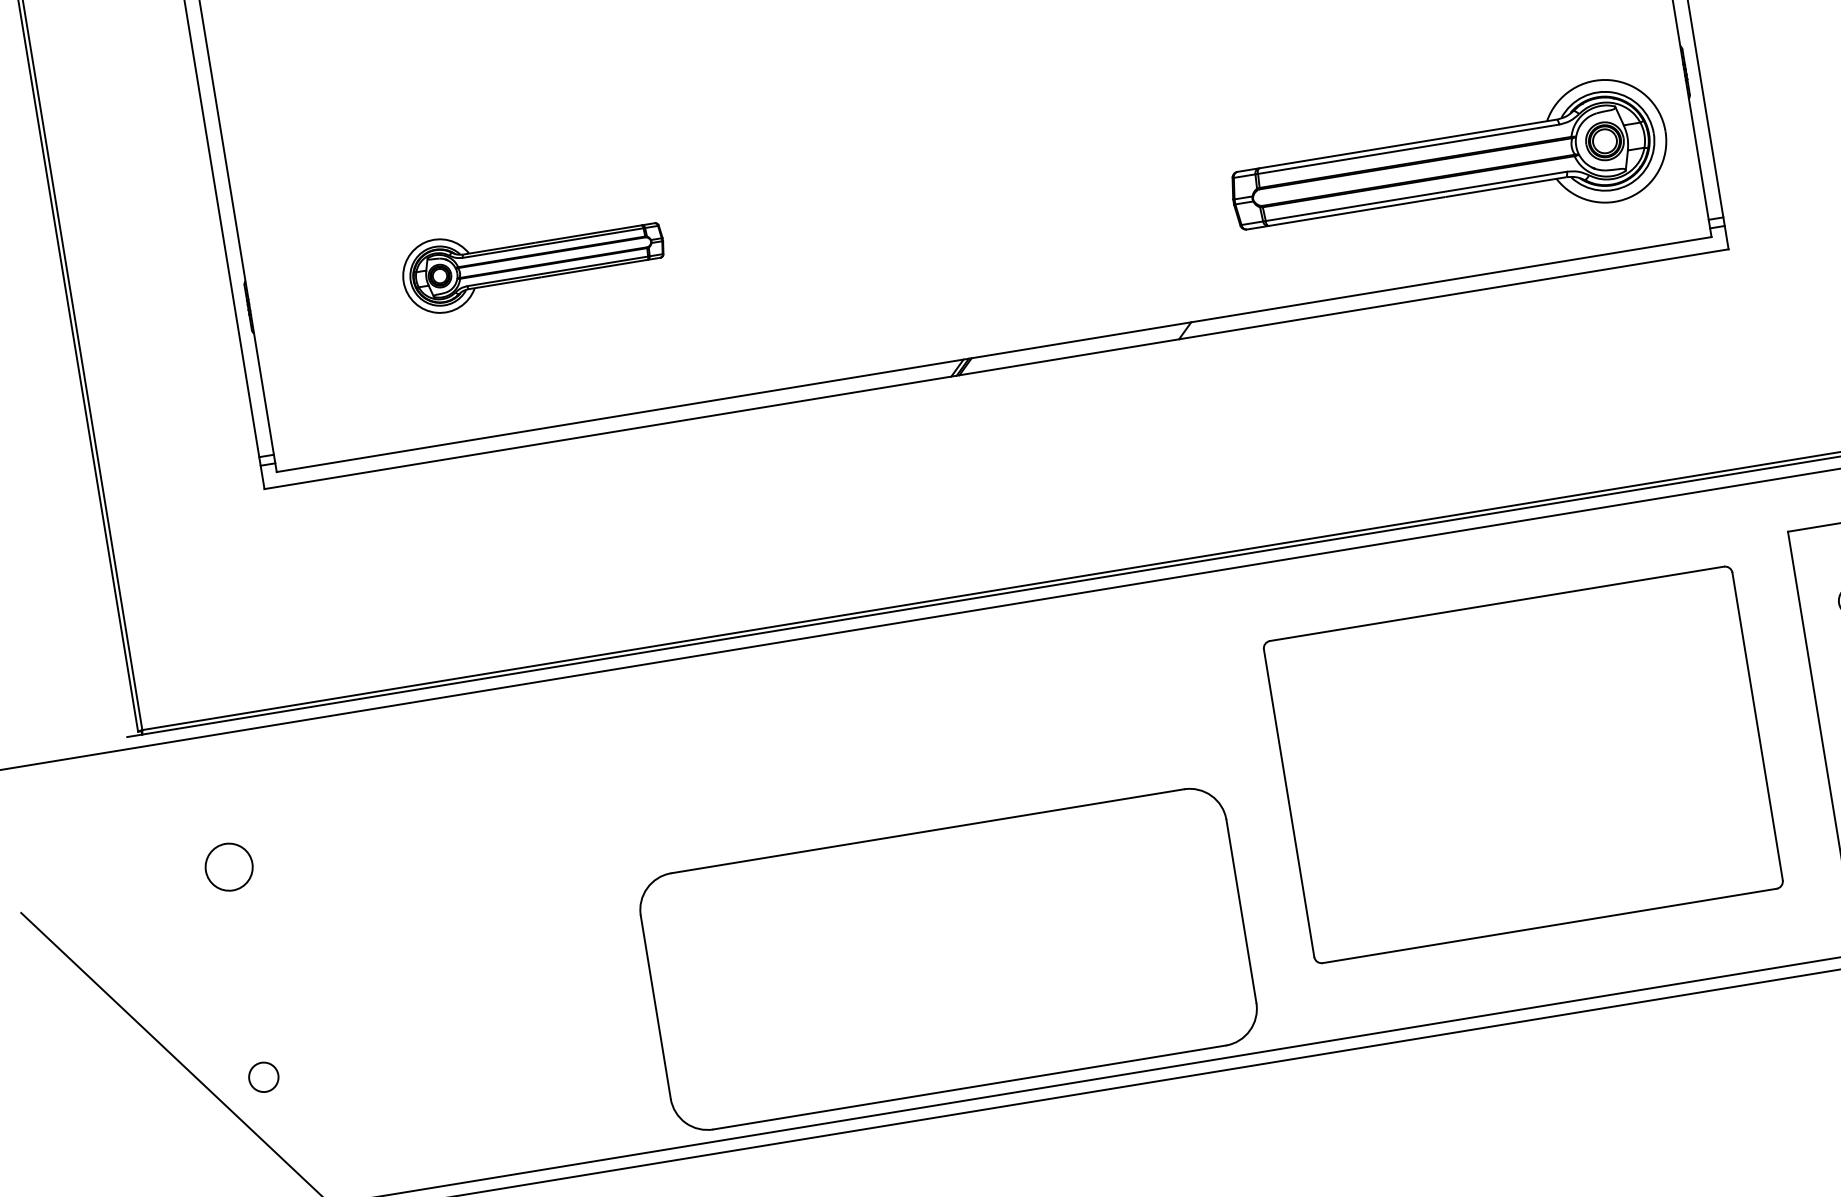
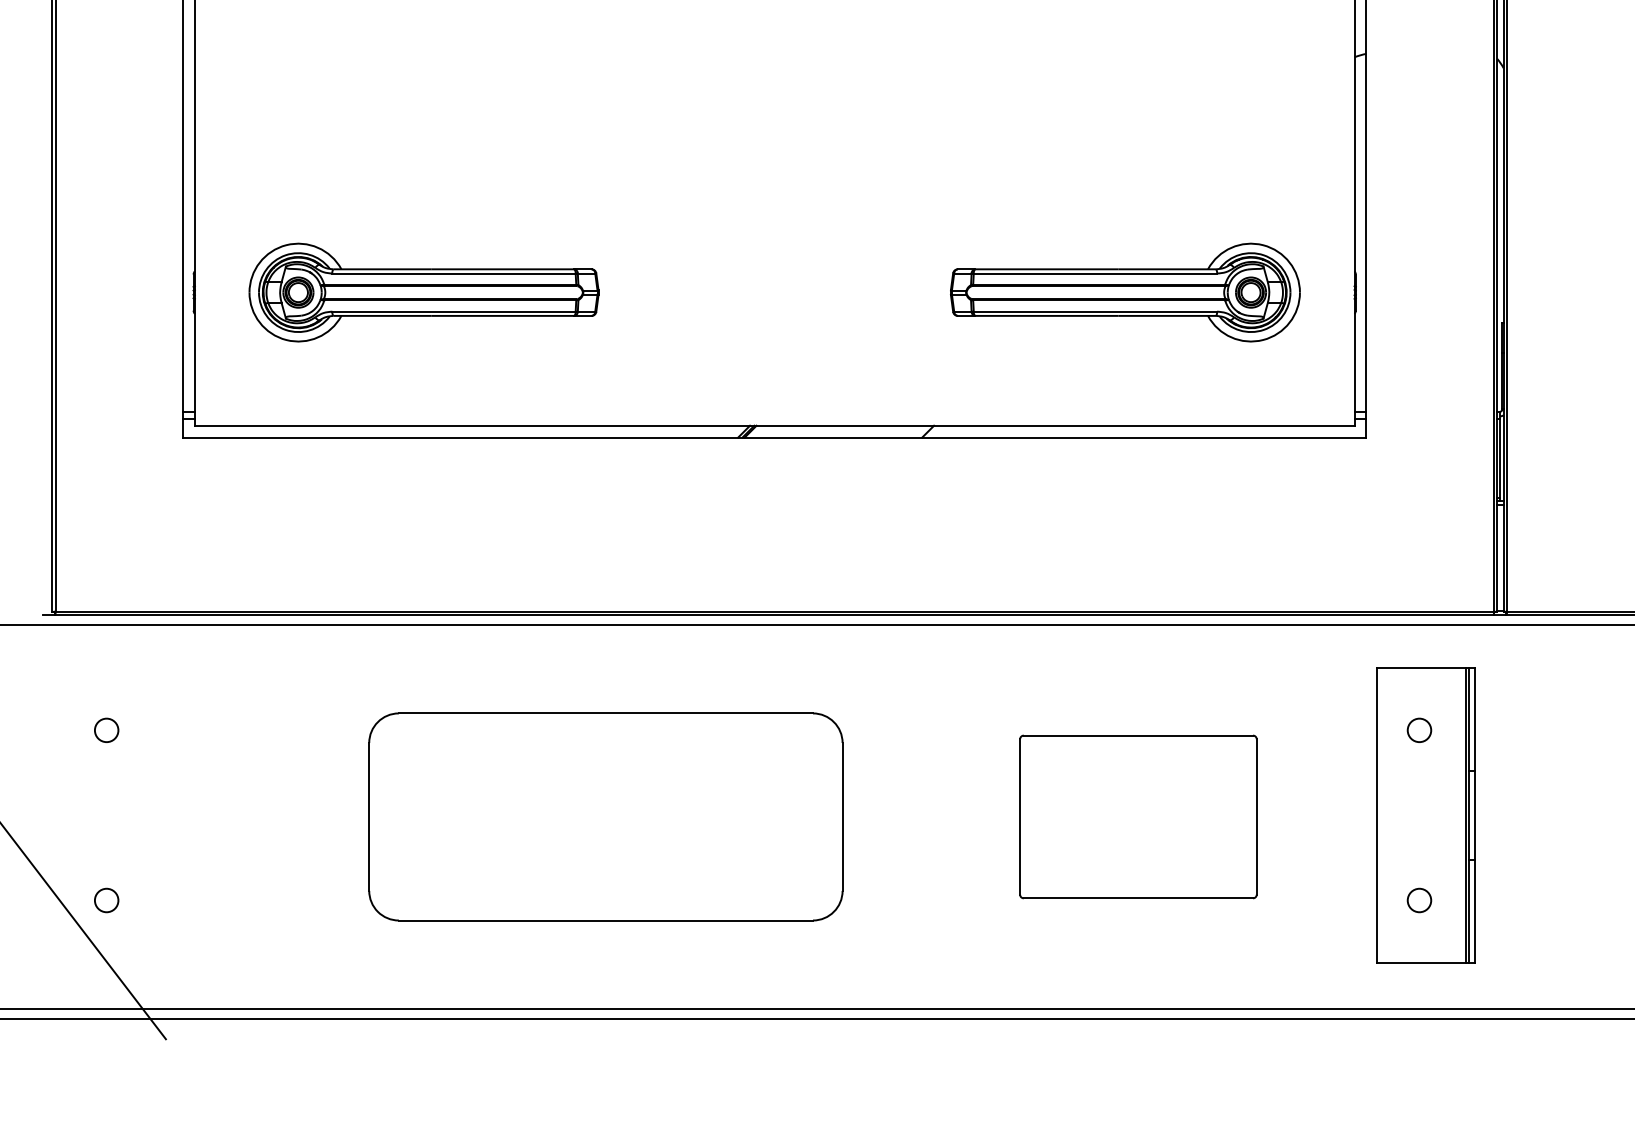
part: (1449, 166) -> (1125, 292), moved
part: (532, 260) -> (423, 292), size x1.67
part: (1523, 764) -> (1138, 816), size x0.62
circle: (228, 865) -> (106, 729), size x0.62
part: (948, 958) -> (605, 816), moved

